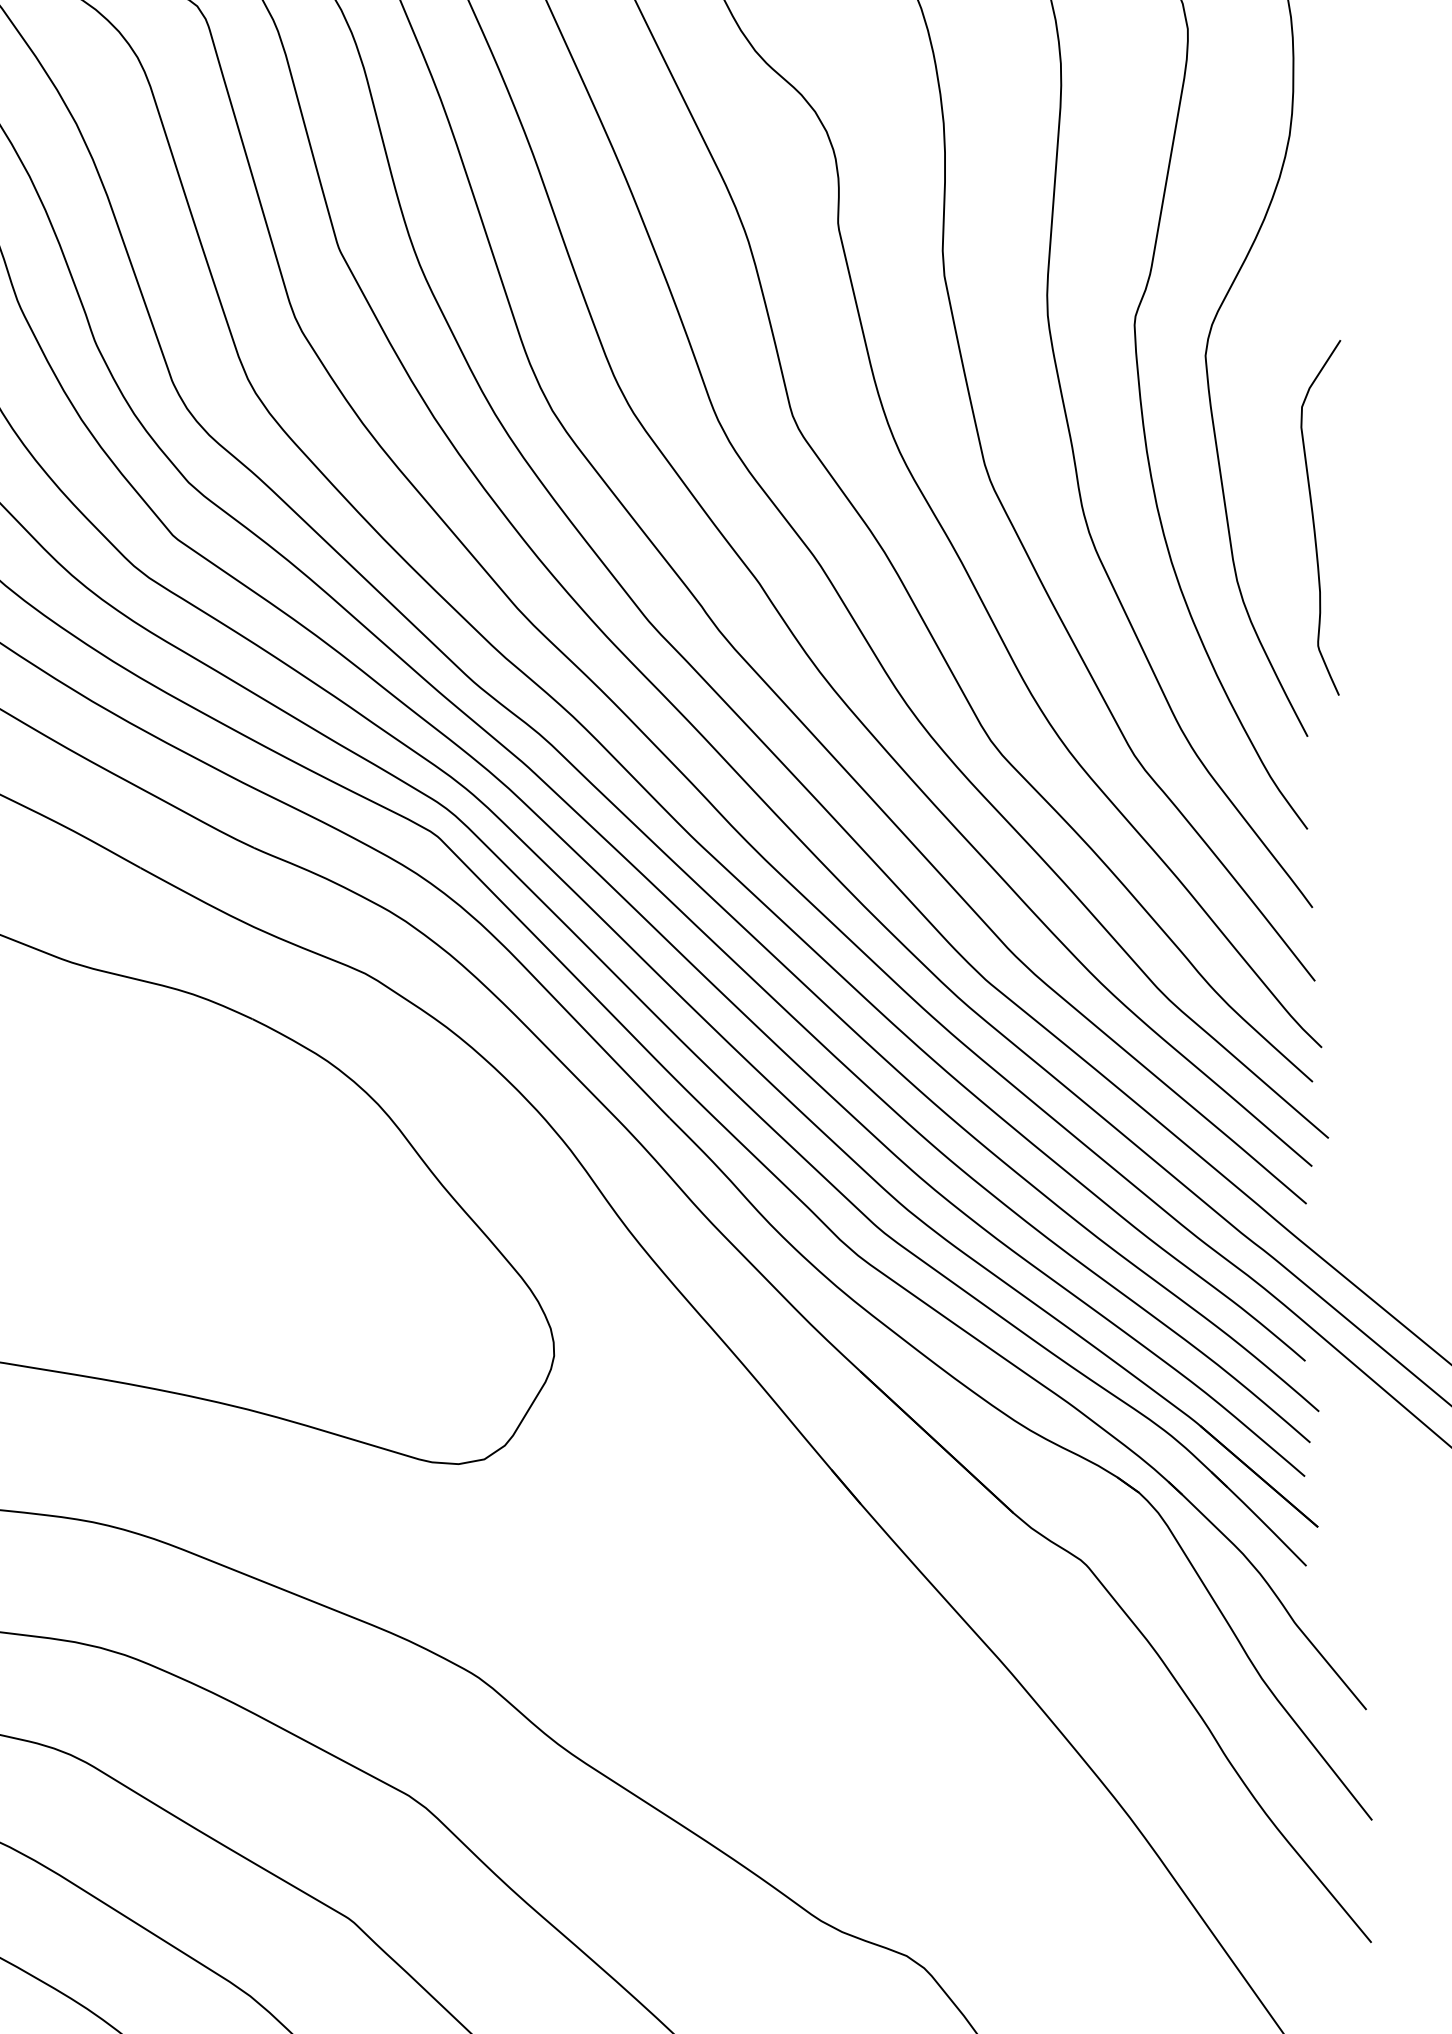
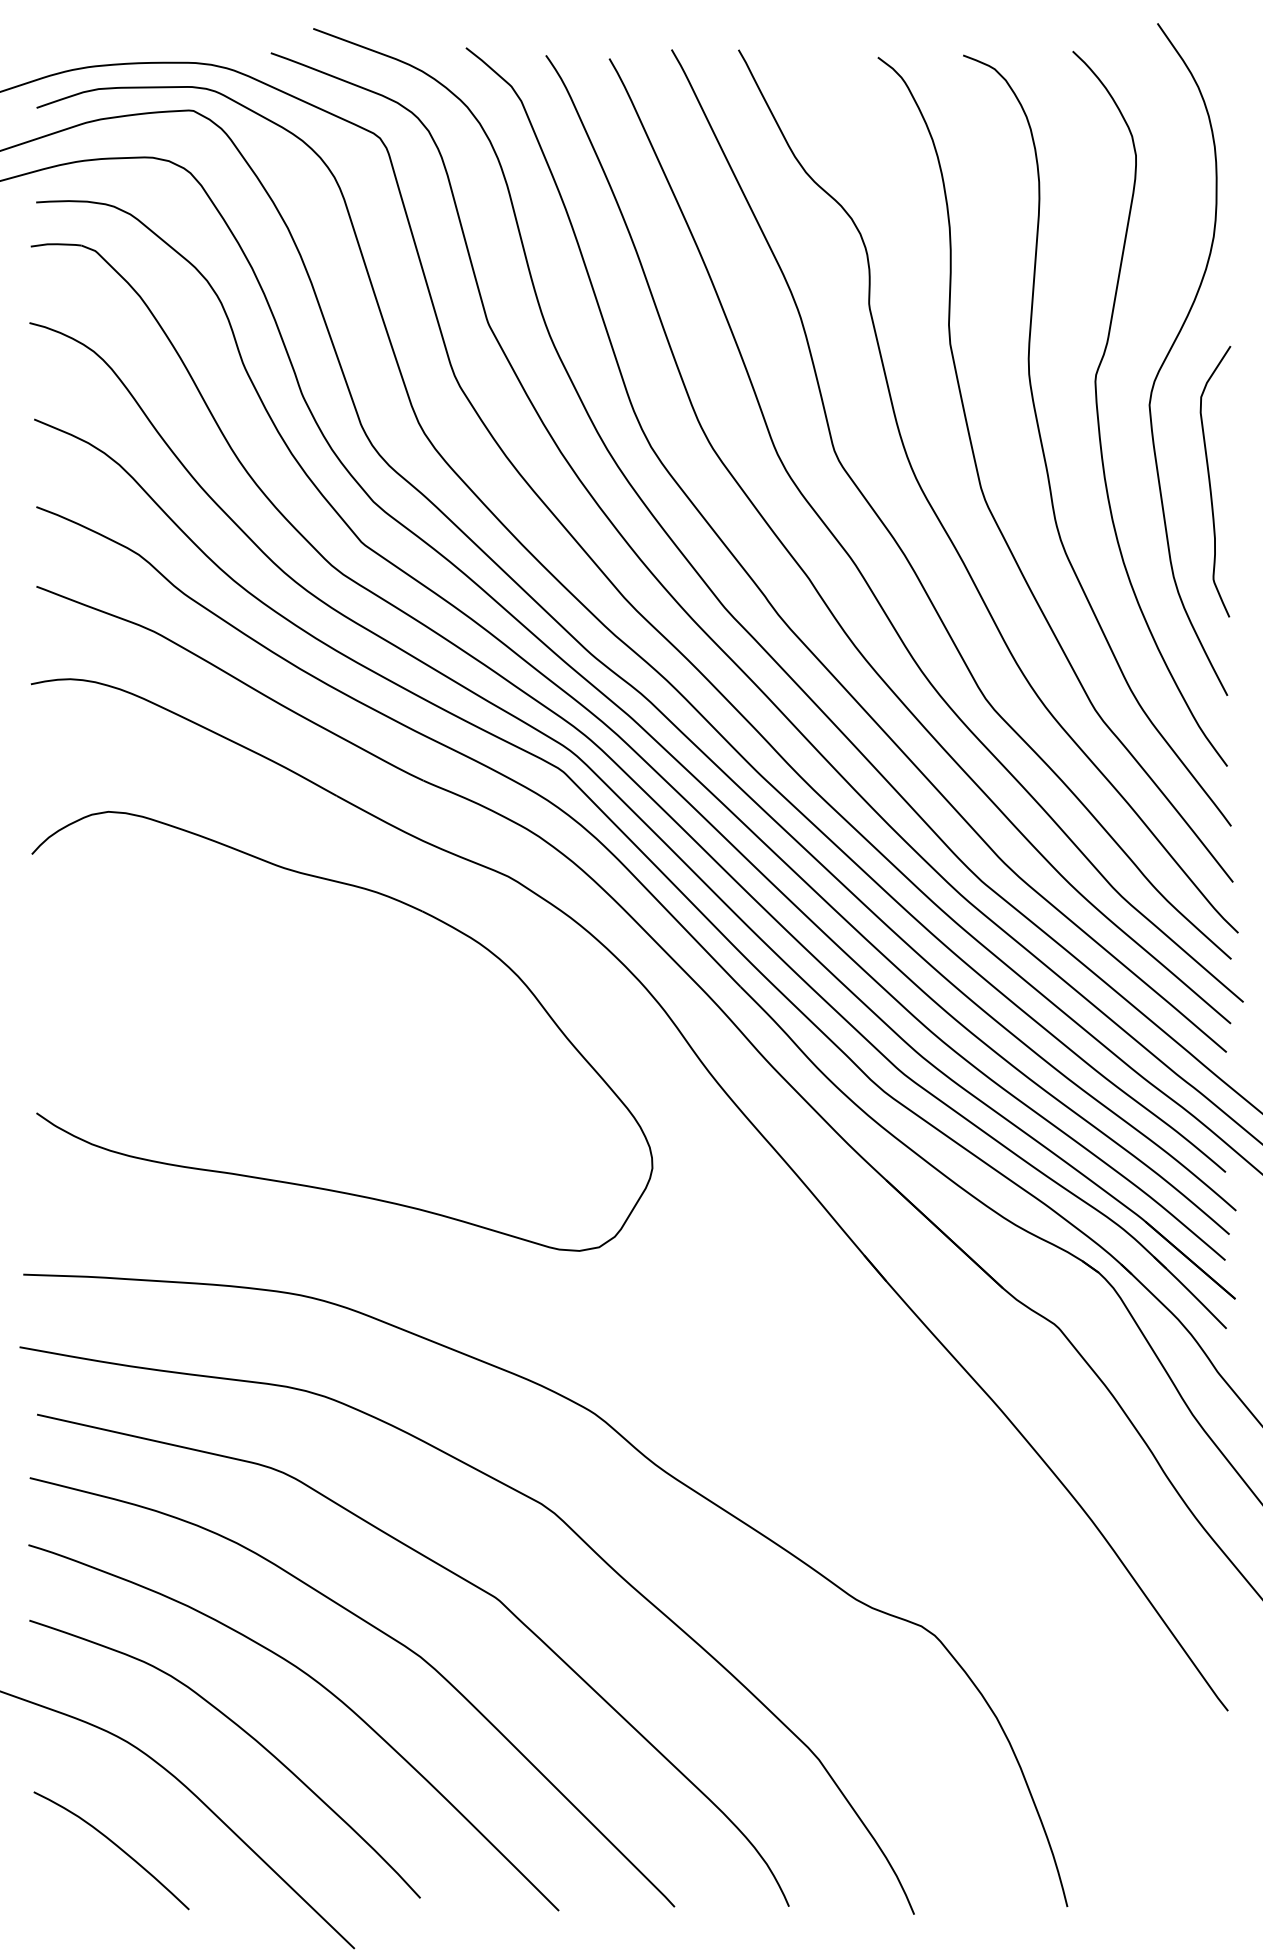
curve: (1314, 517) -> (1210, 481), moved

